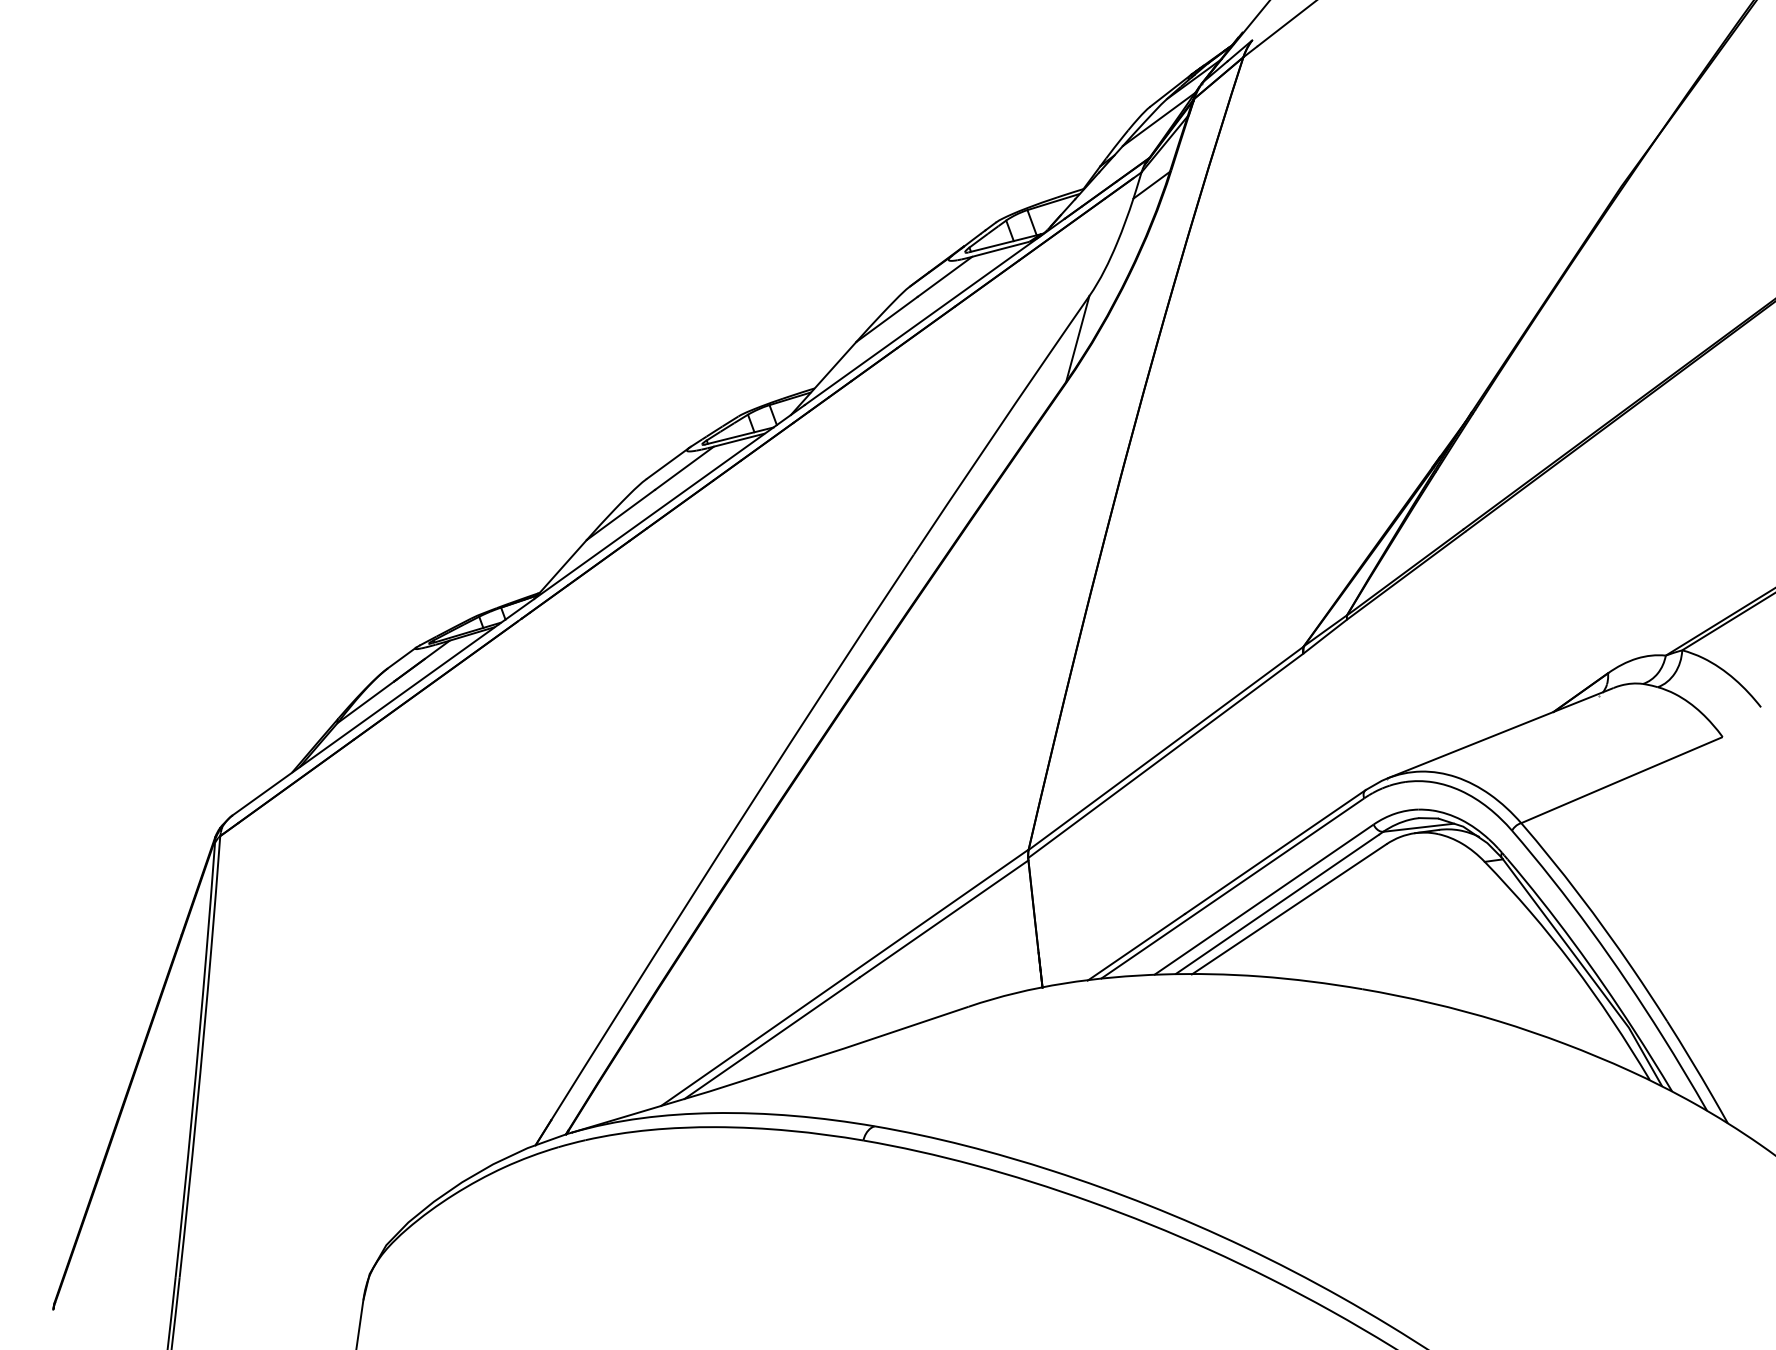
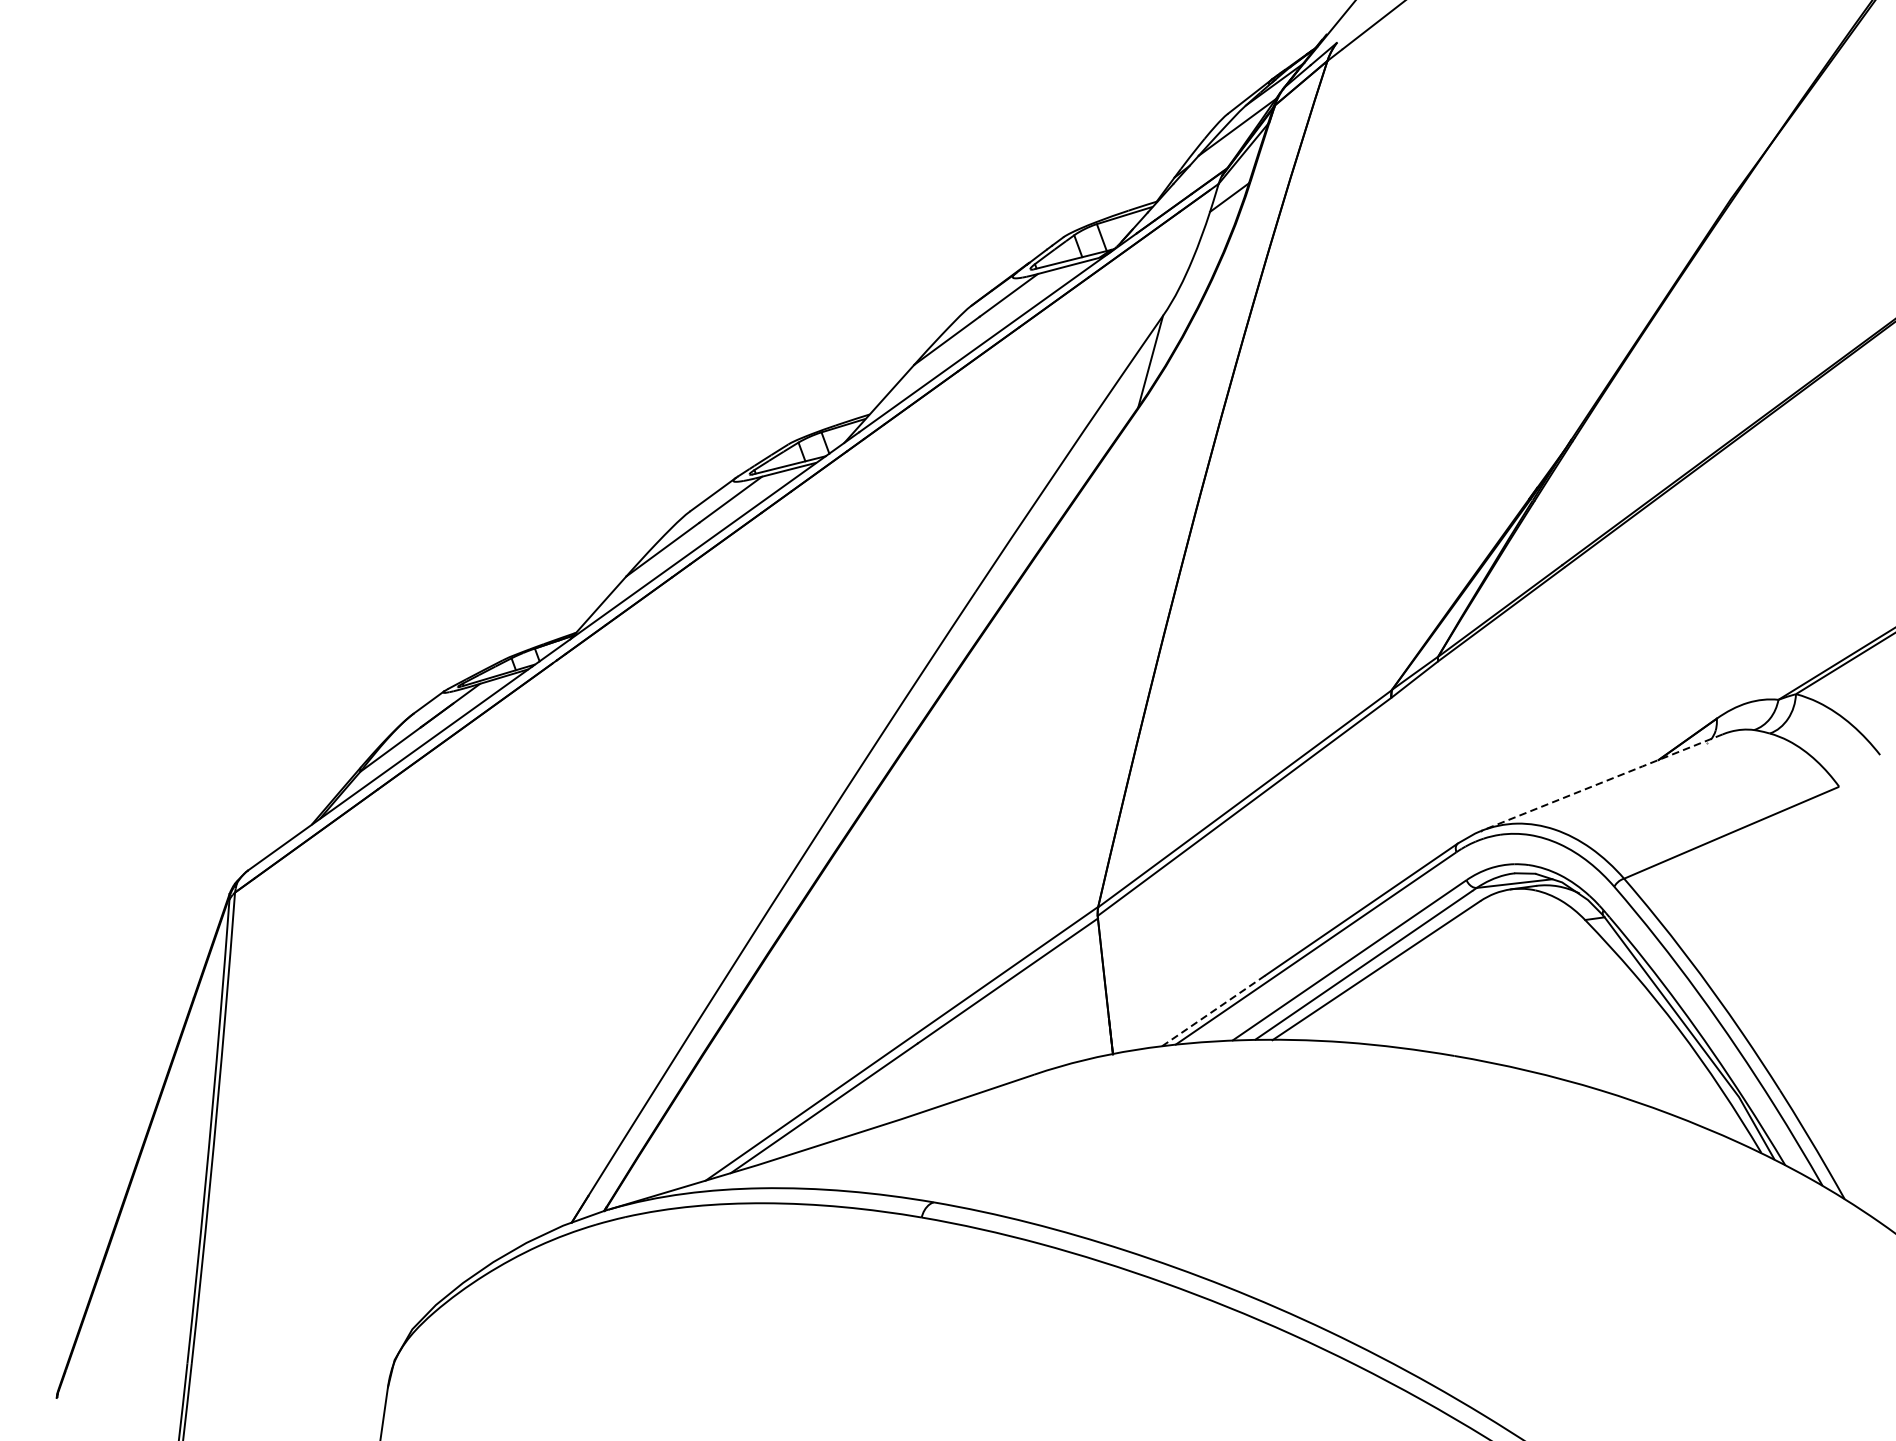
line: (1499, 733) -> (1600, 782), solid -> dashed
line: (1136, 947) -> (1213, 1011), solid -> dashed

